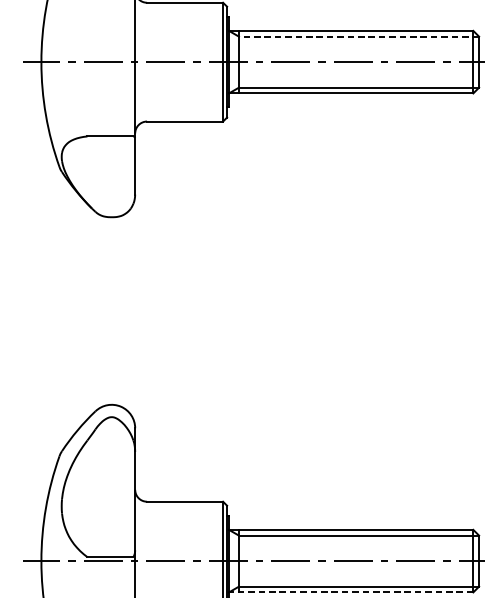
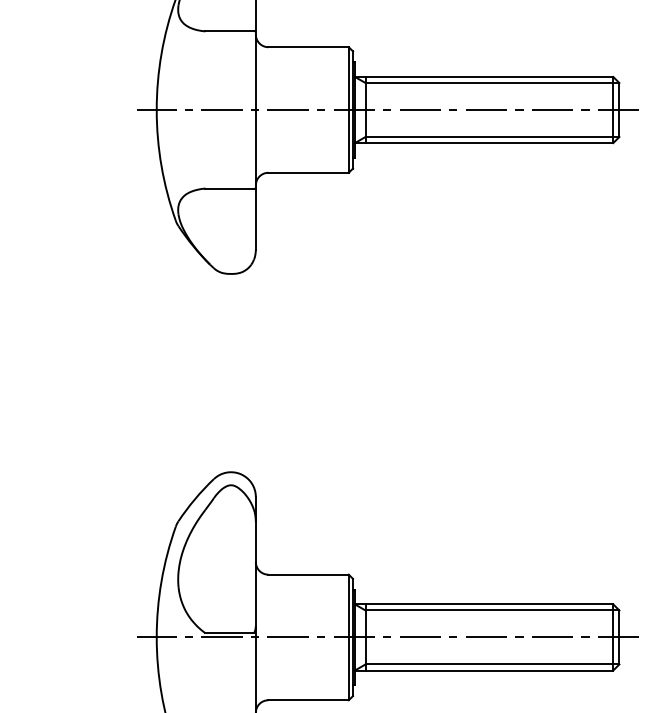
line: (359, 37) -> (492, 83), dashed -> solid
line: (350, 592) -> (483, 670), dashed -> solid

